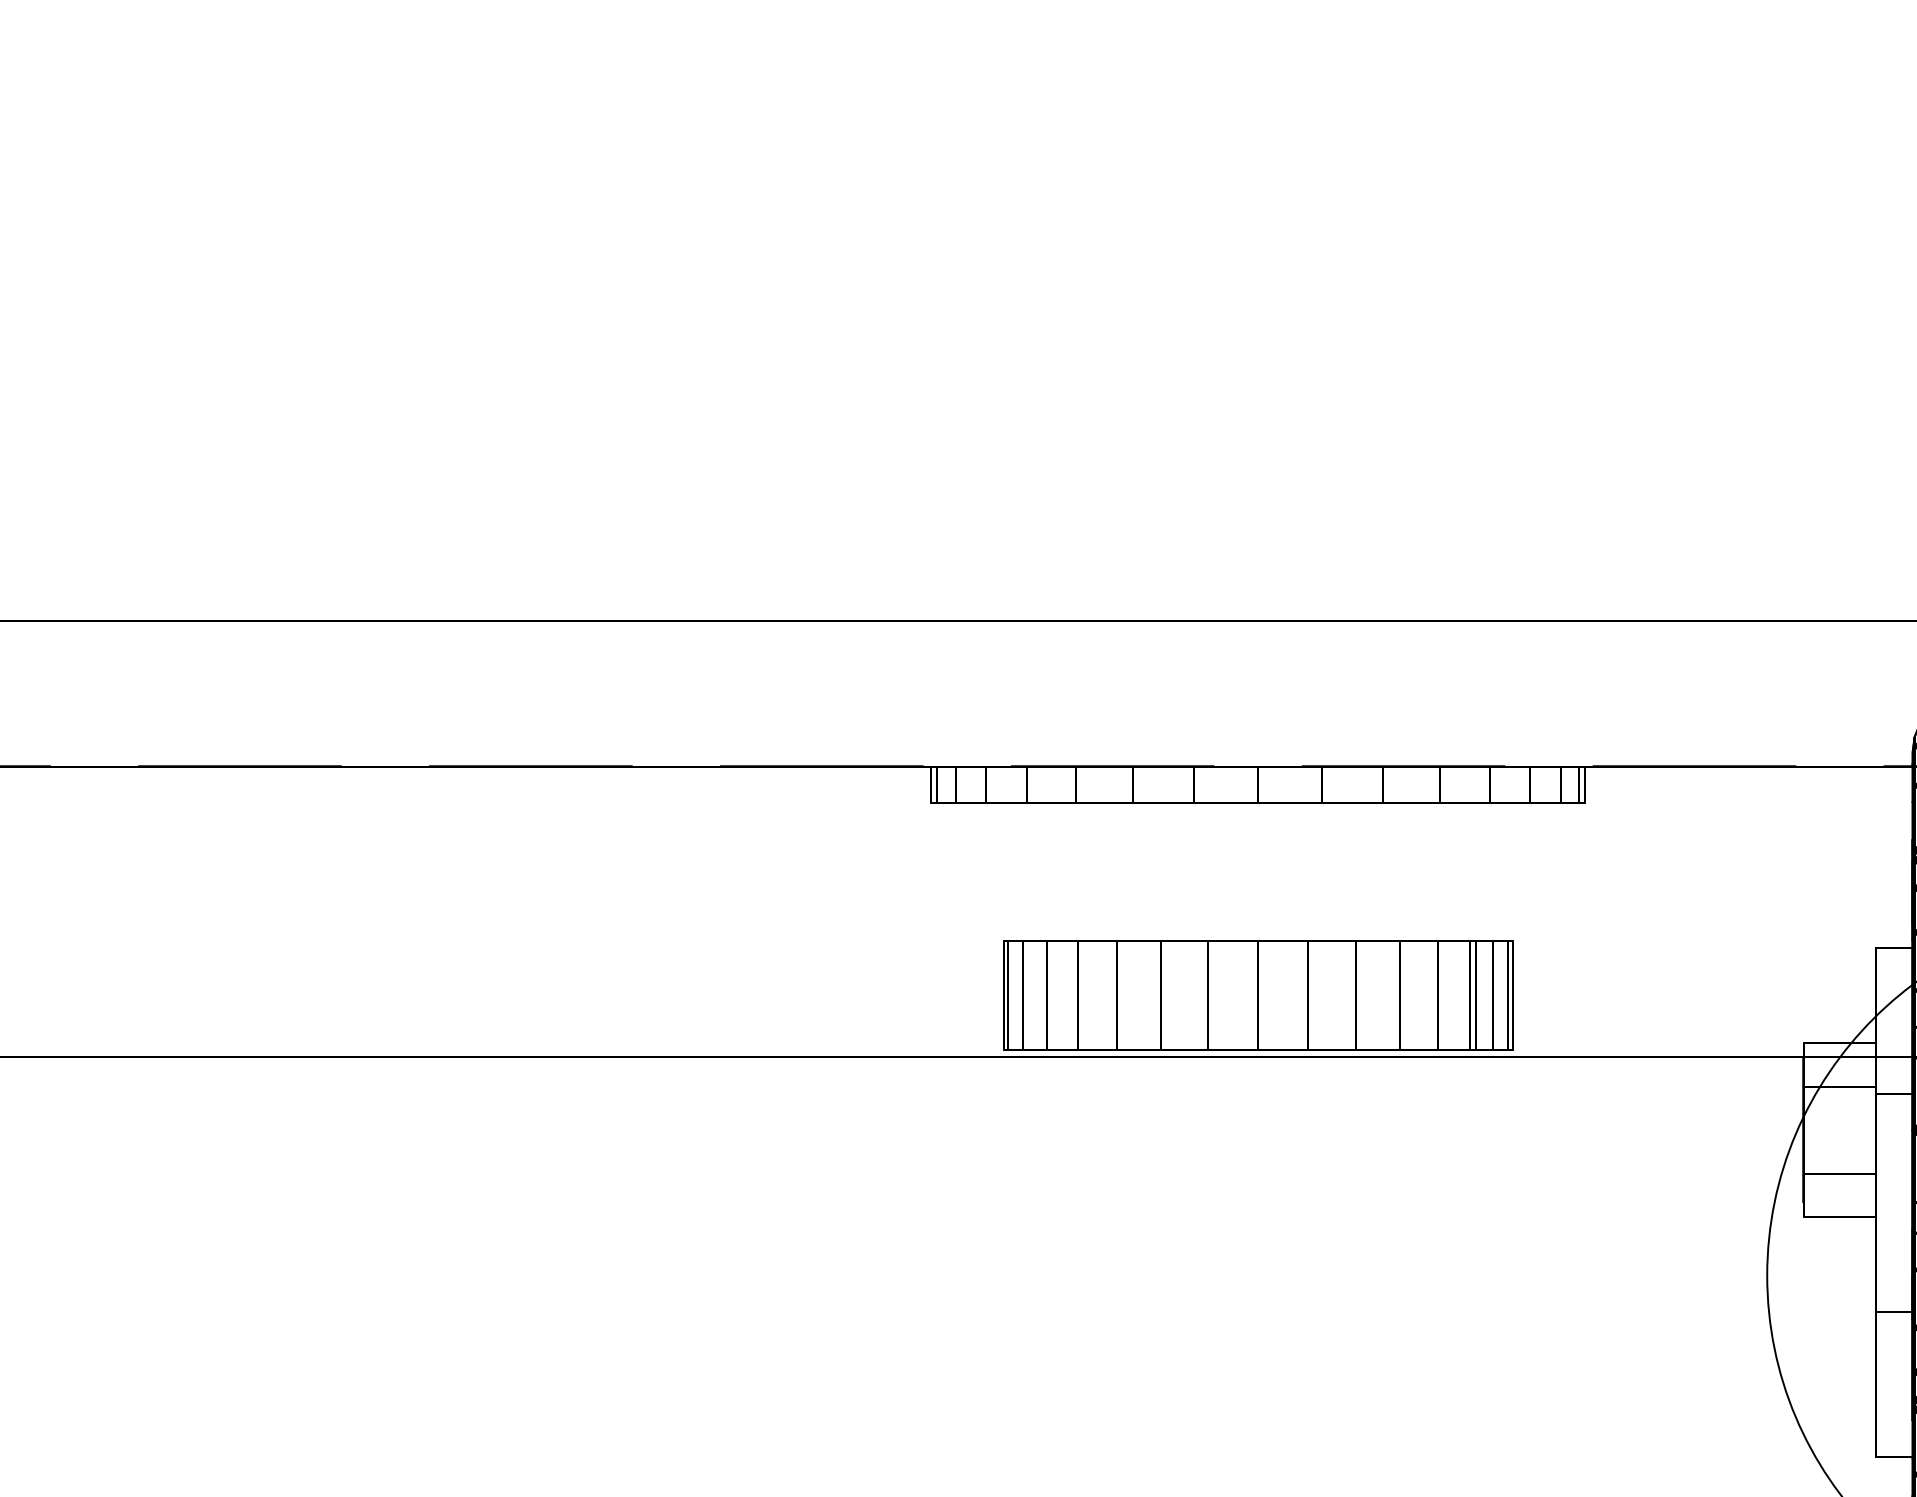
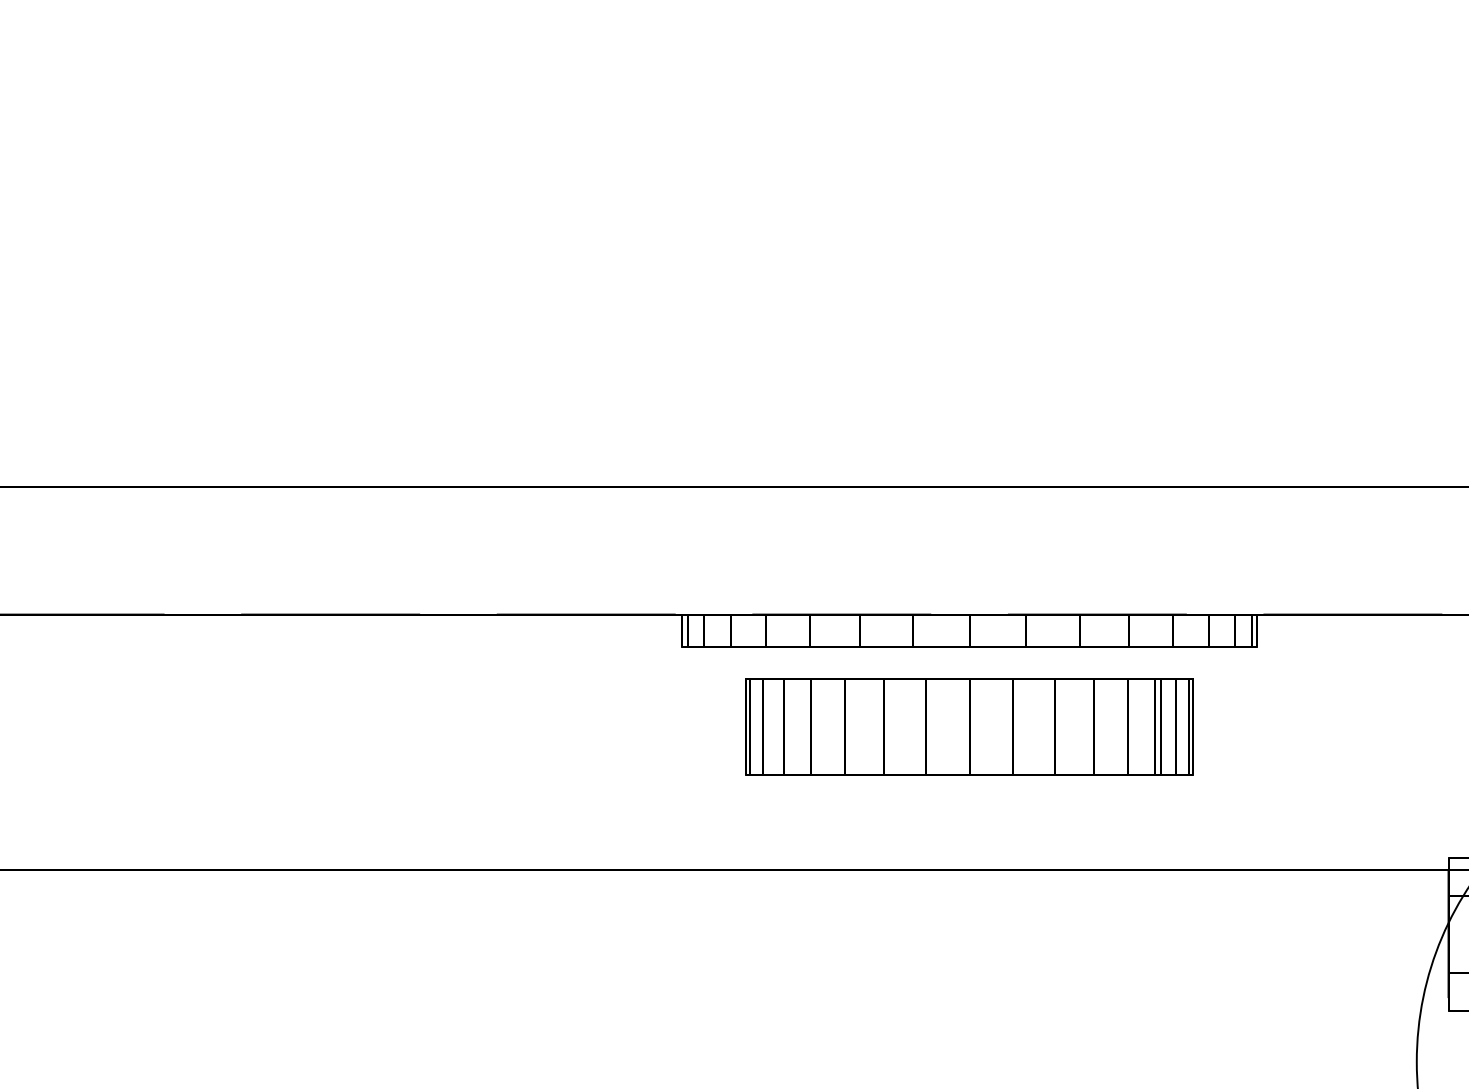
part: (1258, 995) -> (969, 726), moved

